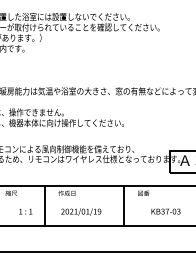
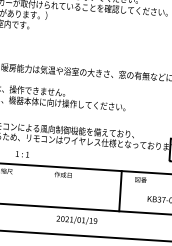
line: (44, 205) -> (39, 185), removed
text: (25, 211) -> (22, 154), moved
text: (81, 211) -> (77, 219), moved

